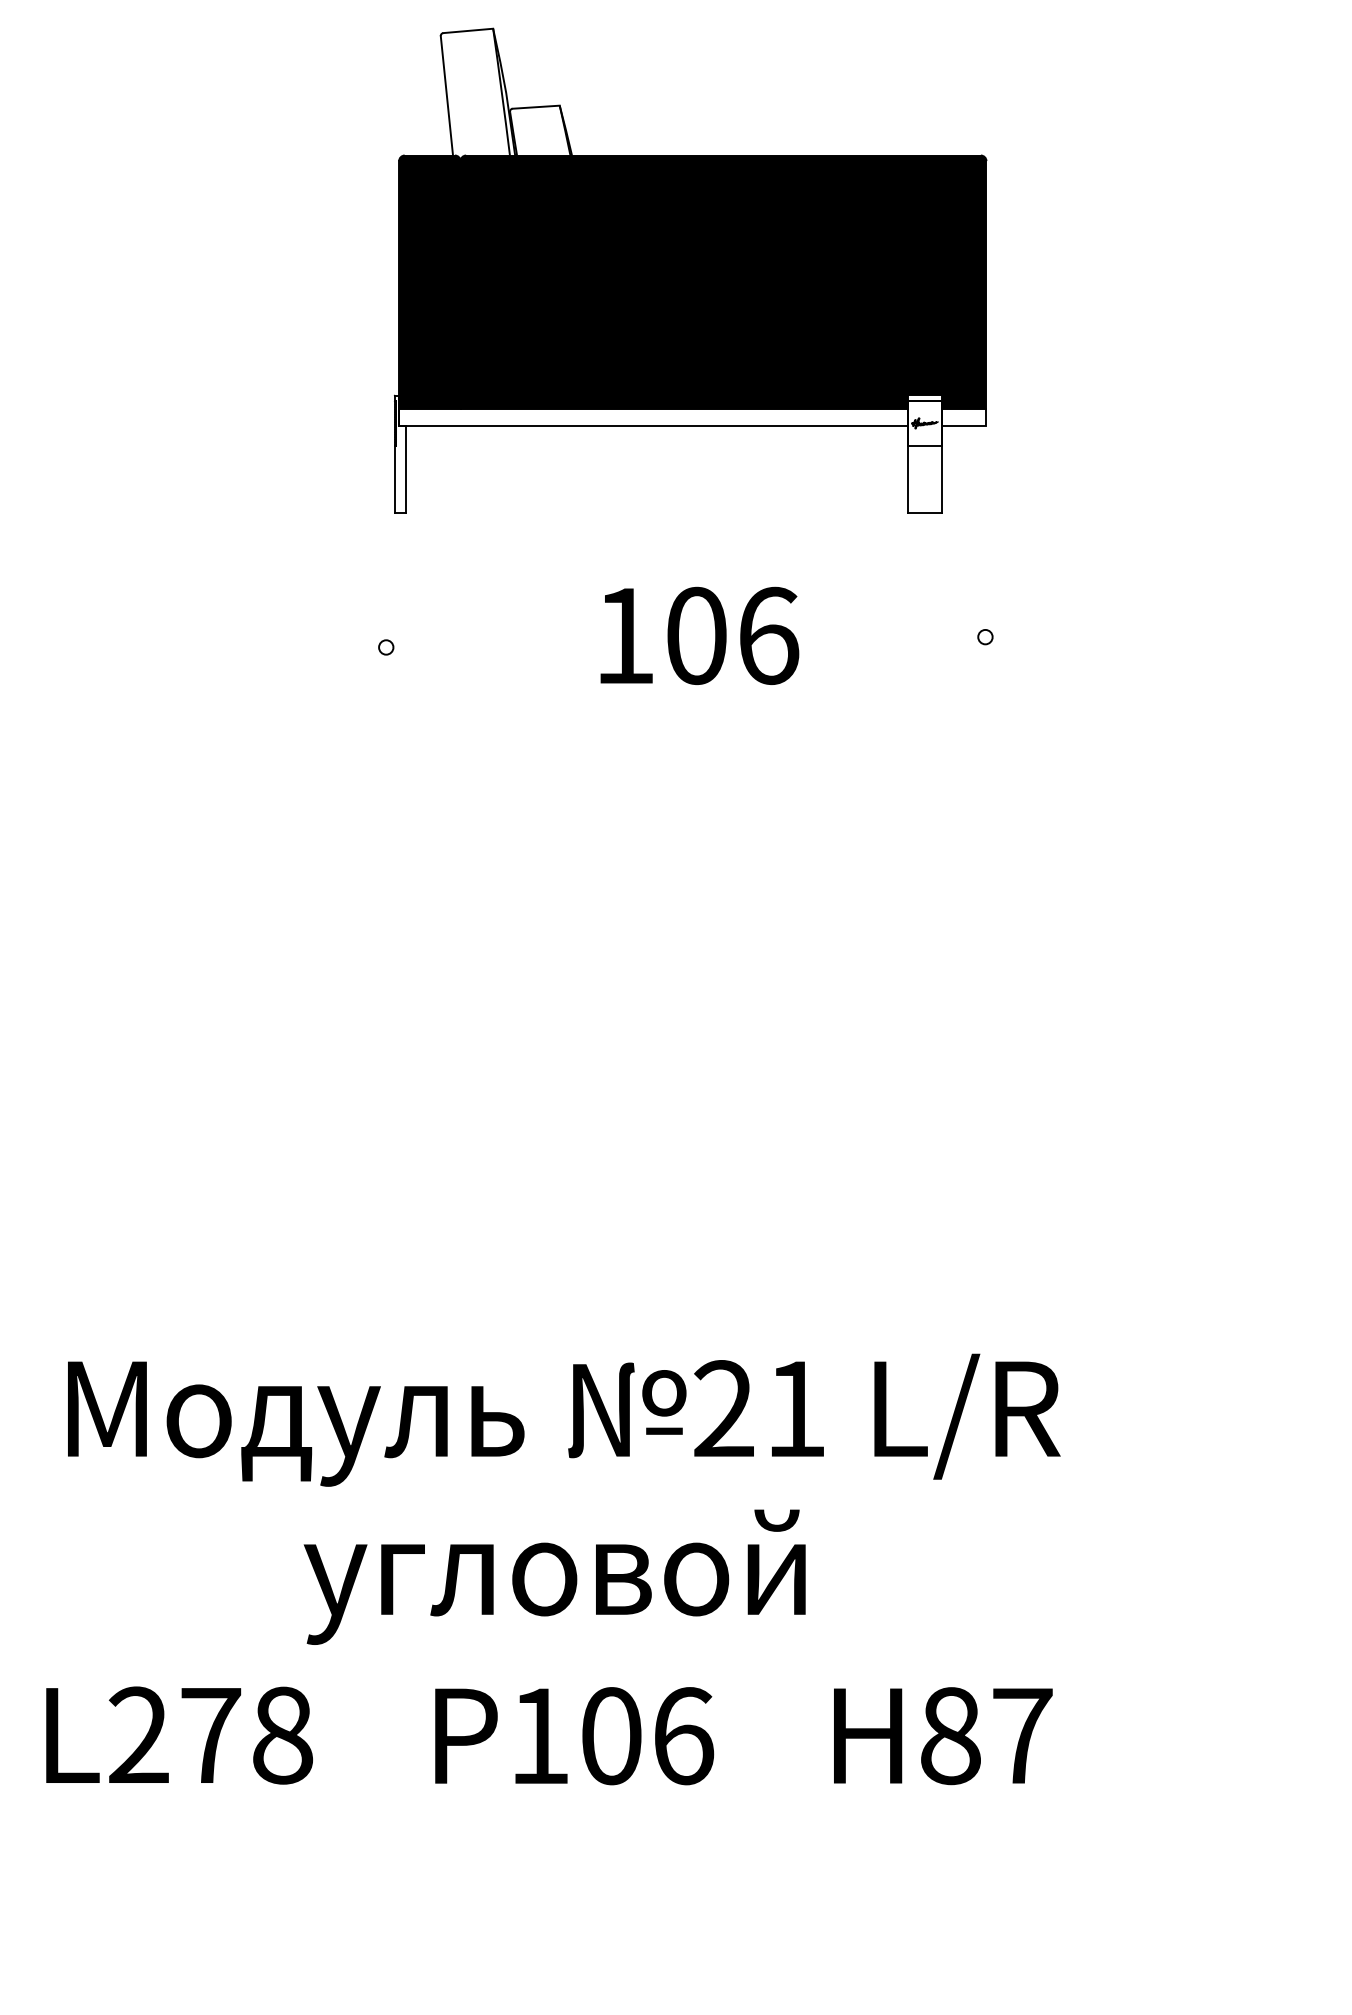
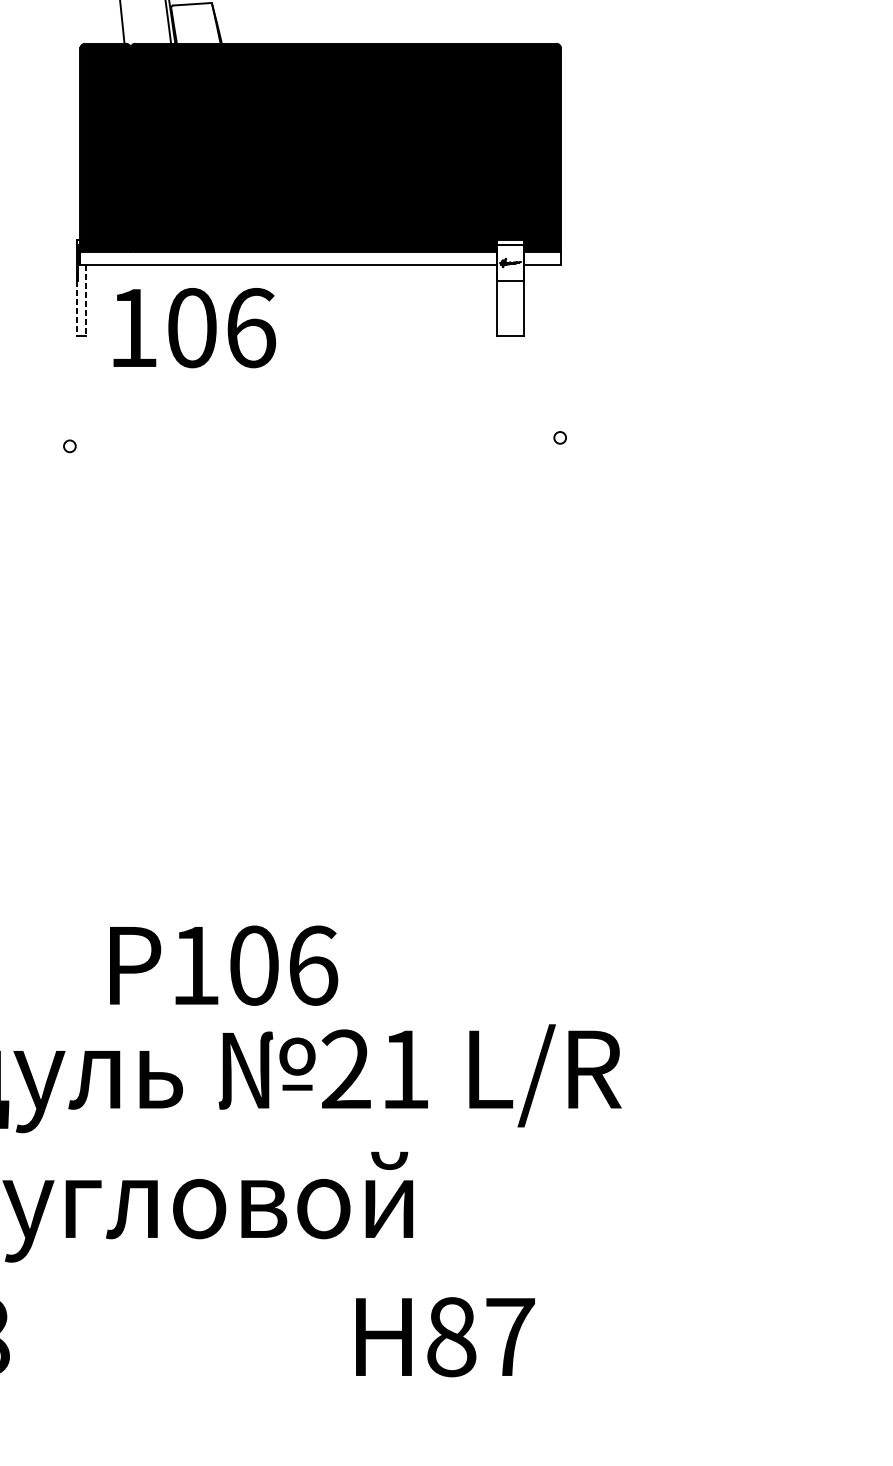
line: (405, 470) -> (85, 301), solid -> dashed
line: (394, 479) -> (76, 308), solid -> dashed
text: (699, 635) -> (194, 327), moved
text: (574, 1736) -> (223, 965), moved
text: (943, 1736) -> (445, 1337), moved

